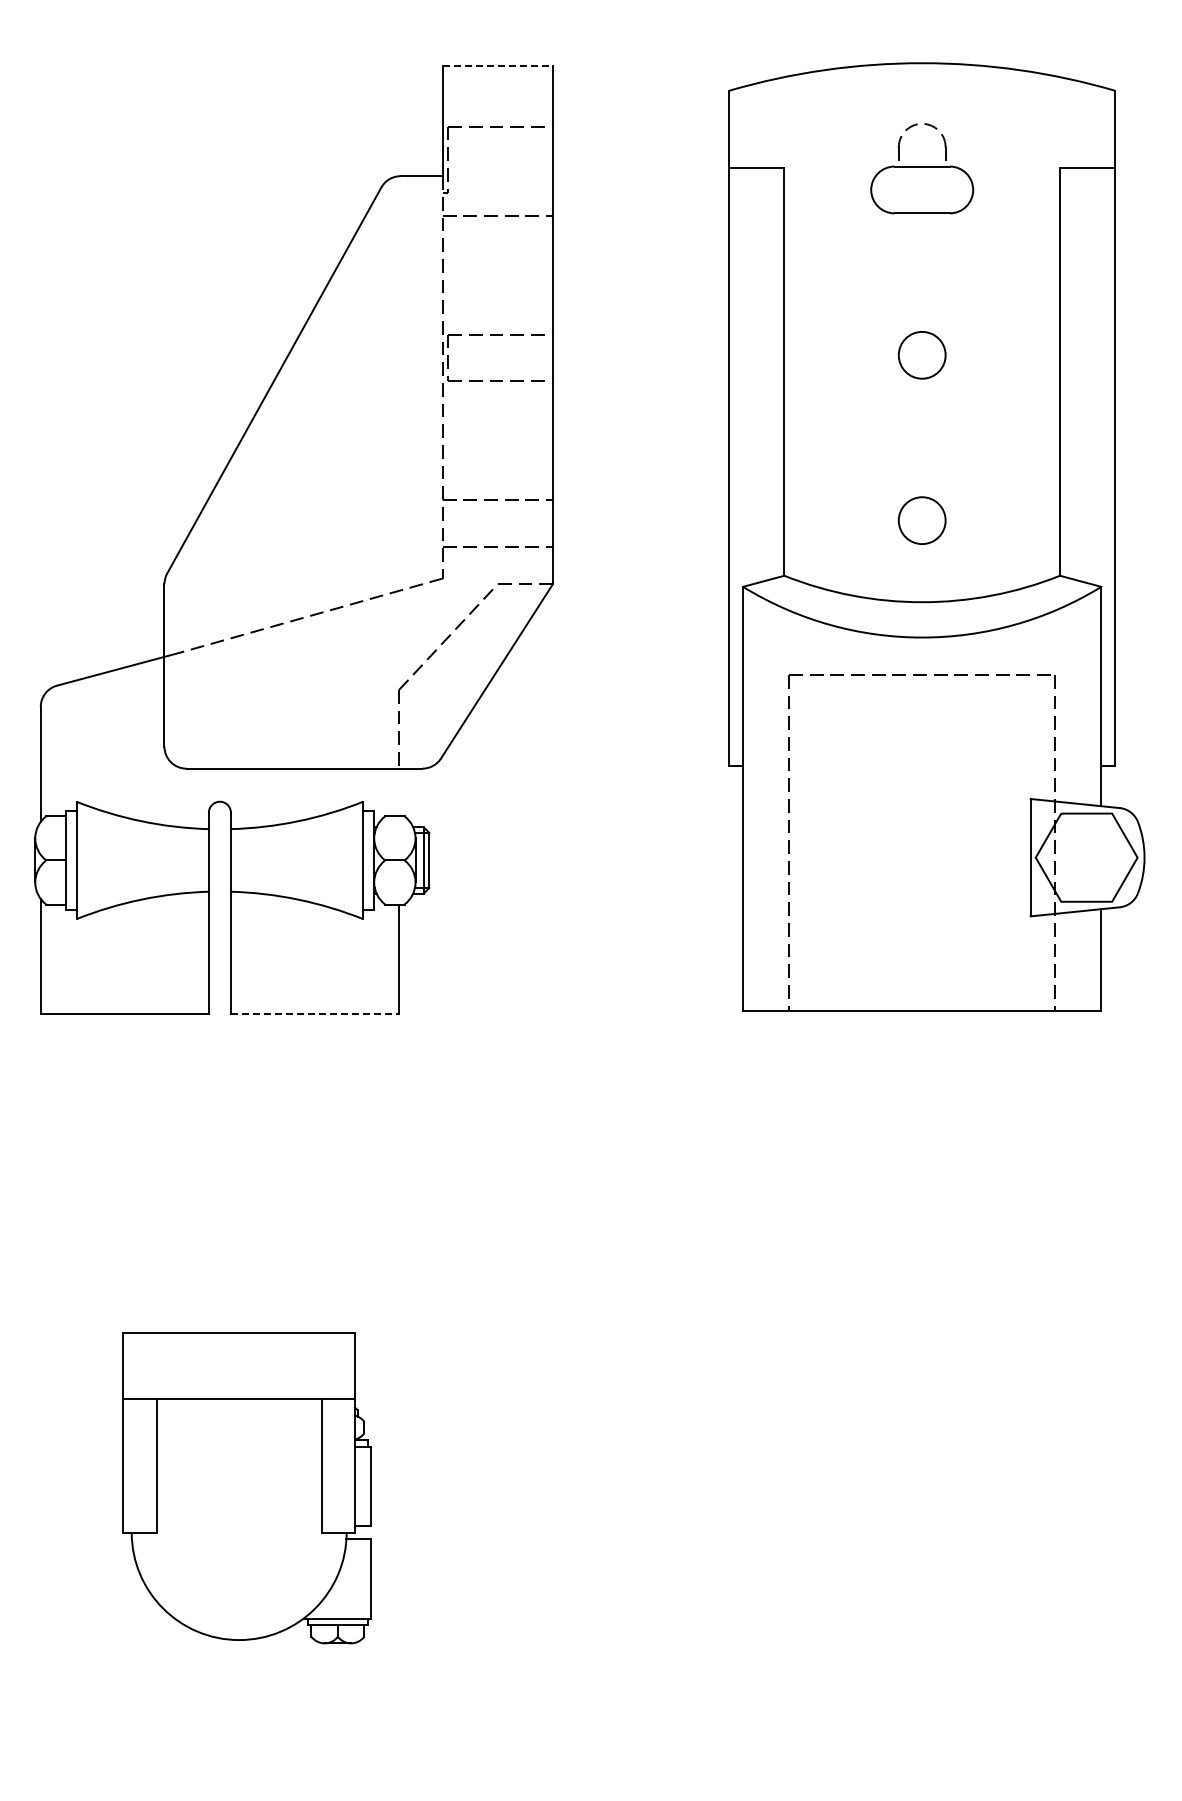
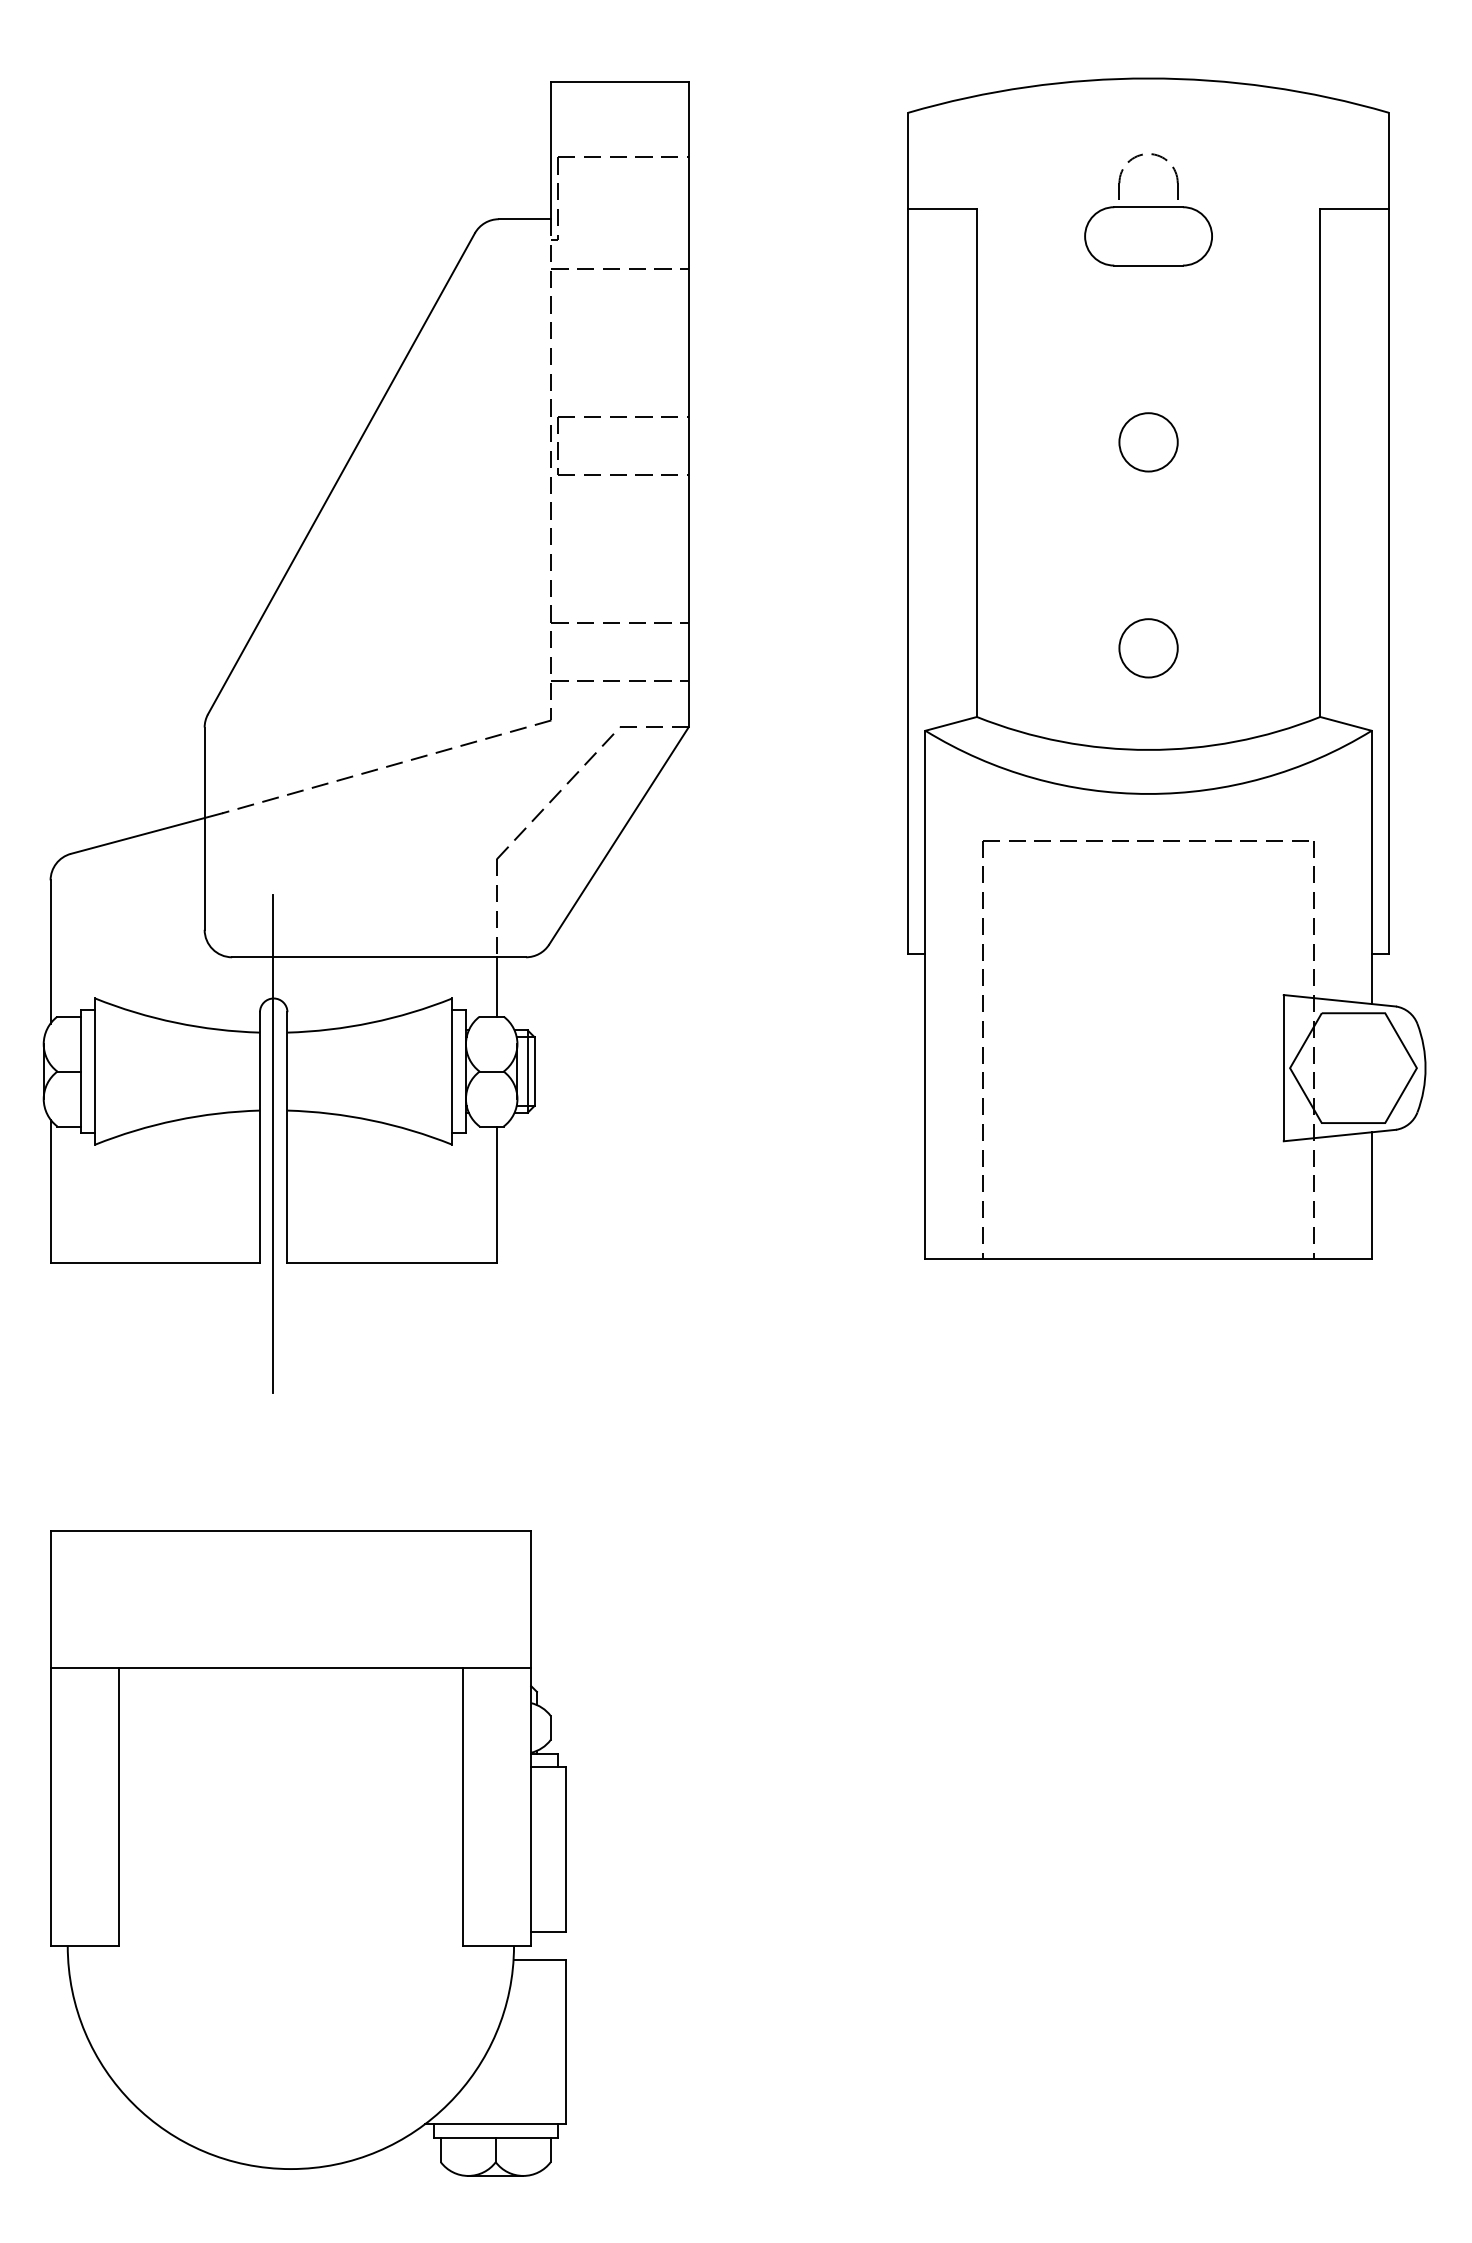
line: (498, 65) -> (620, 81), dashed -> solid
line: (399, 792) -> (497, 986), added
line: (219, 918) -> (273, 1143), added
line: (315, 1013) -> (392, 1262), dashed -> solid
part: (247, 1487) -> (308, 1852), size x1.67

